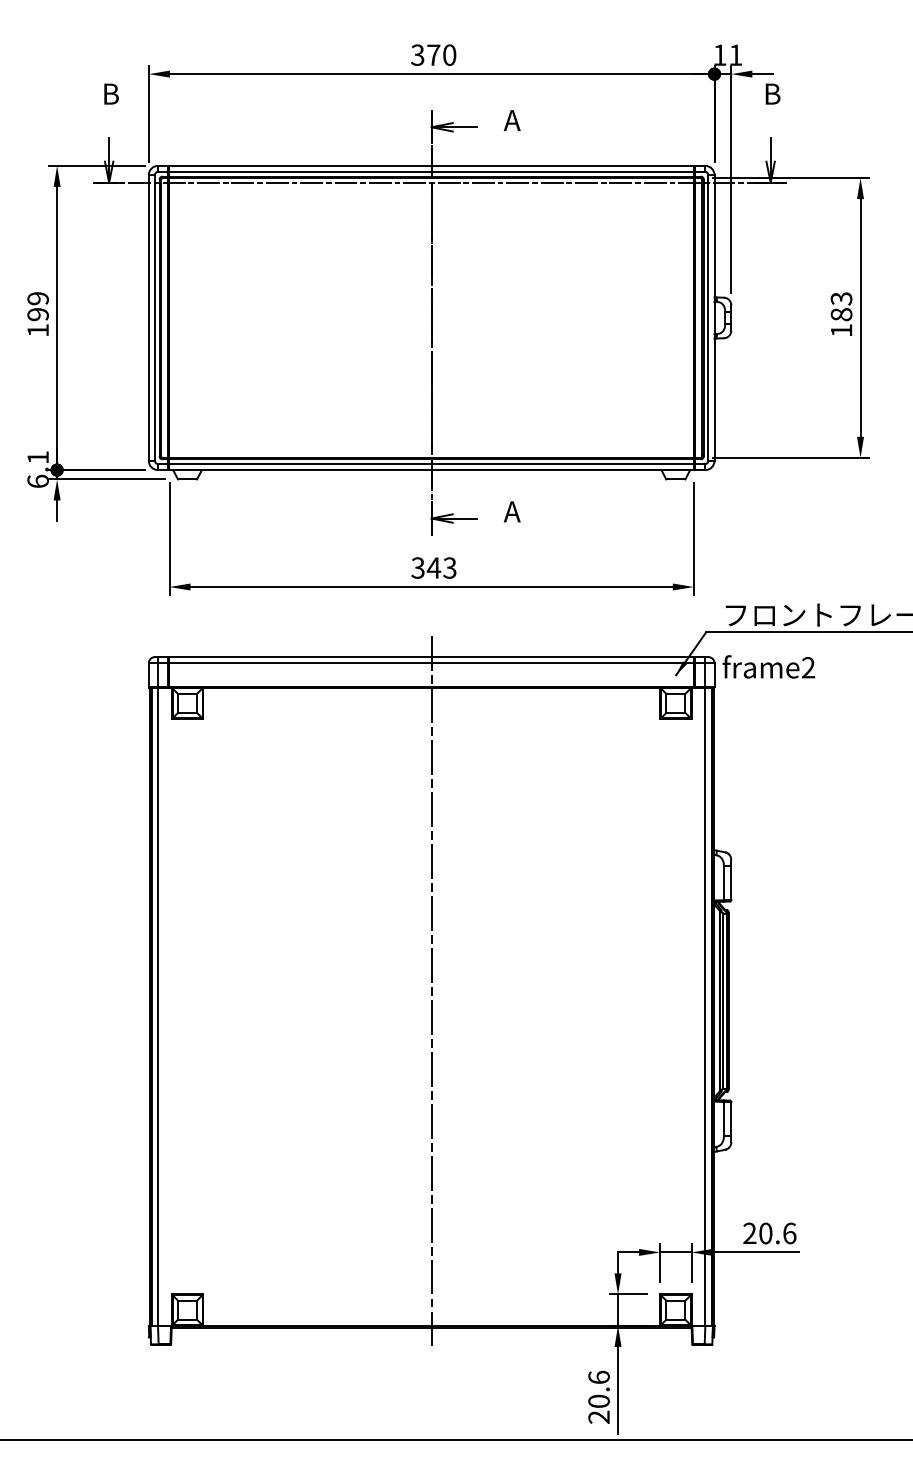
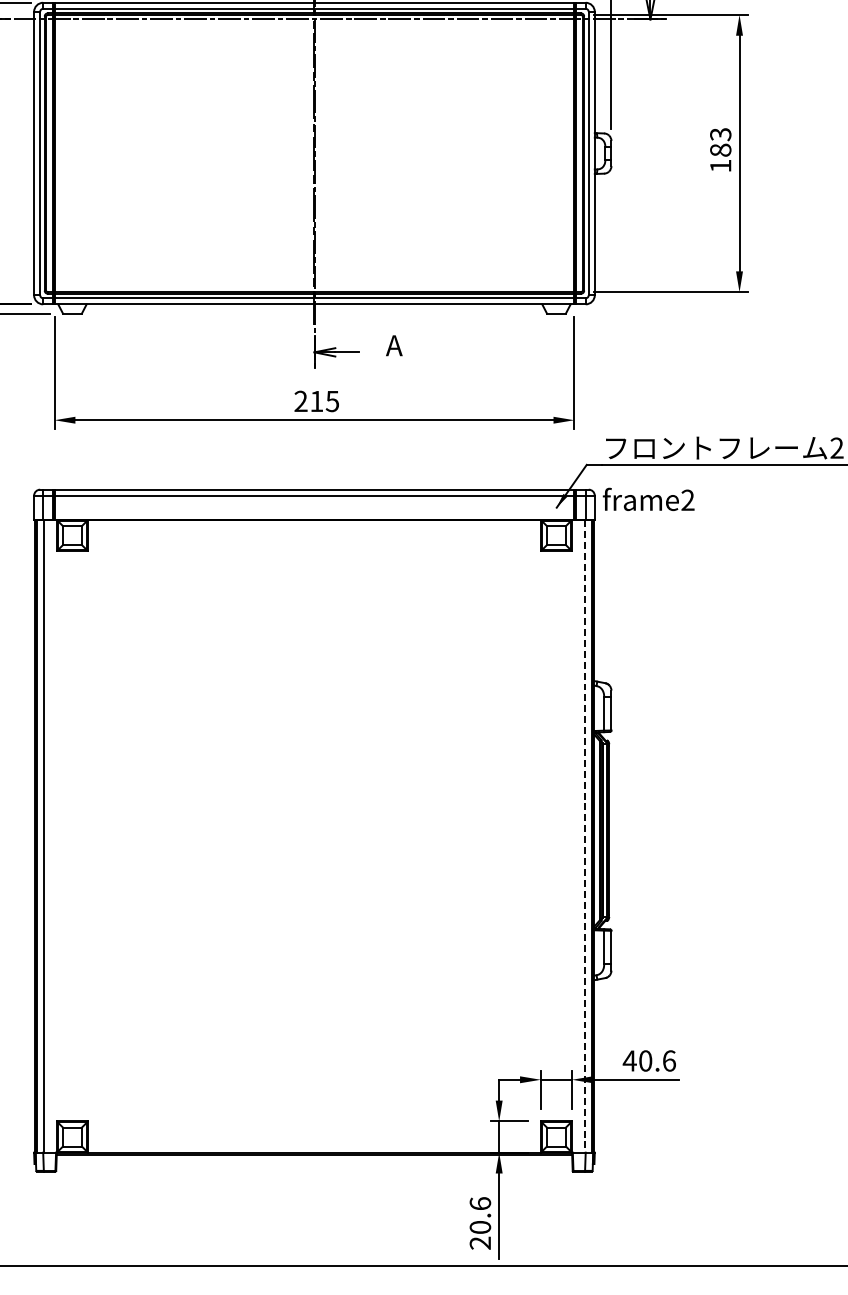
text: (433, 567) -> (316, 400), 343 -> 215
line: (431, 992) -> (314, 822), removed
line: (704, 1007) -> (584, 837), solid -> dashed
text: (749, 1232) -> (629, 1060), 20.6 -> 40.6

